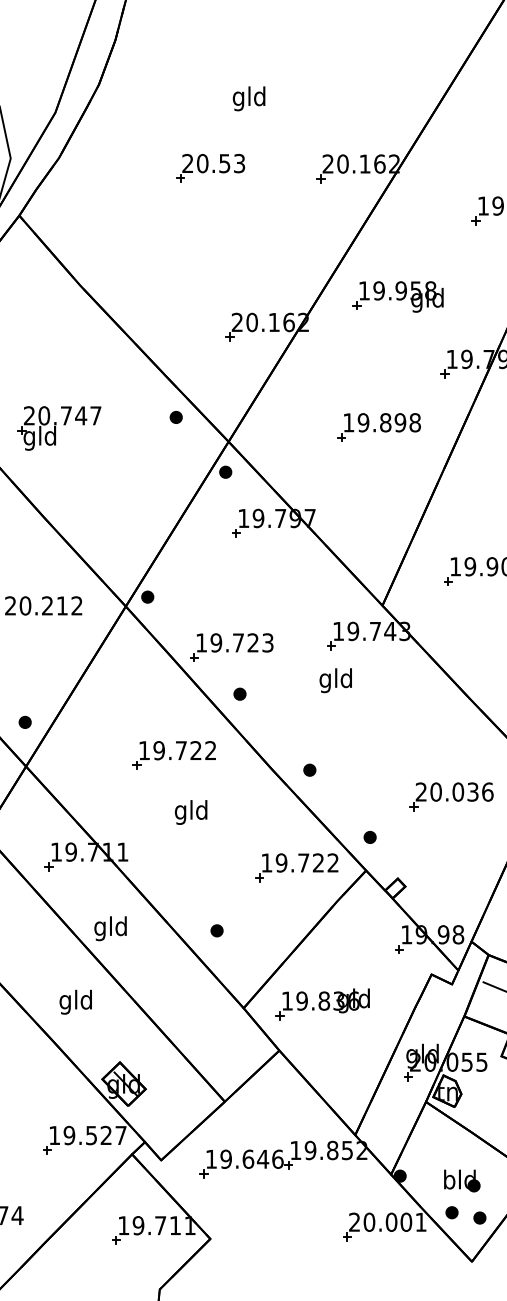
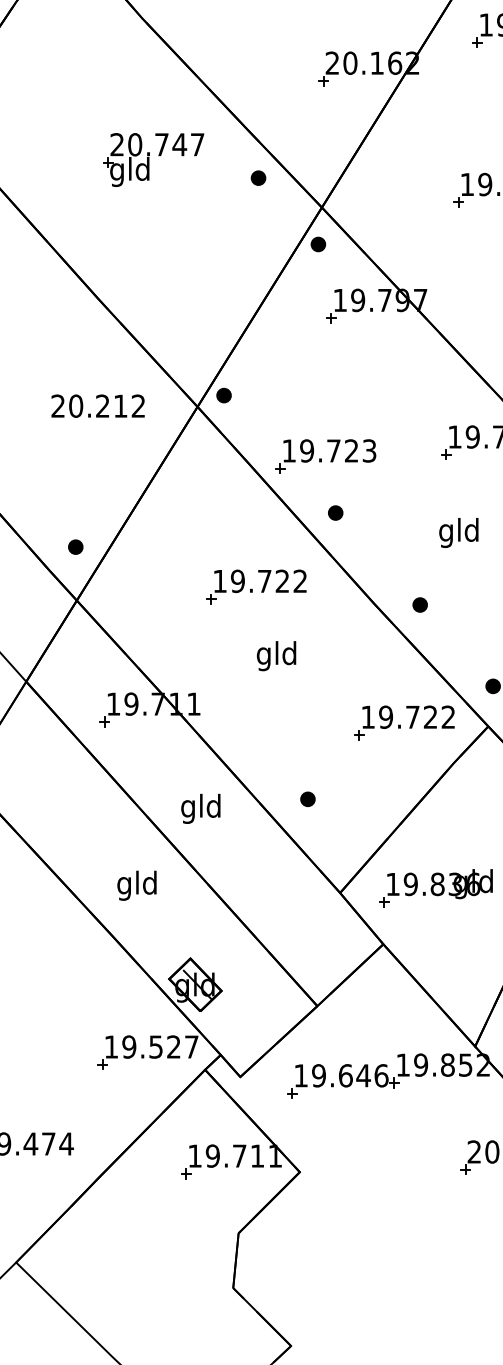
part: (59, 428) -> (153, 160), moved
text: (335, 680) -> (458, 532), moved
text: (110, 928) -> (200, 808), moved

